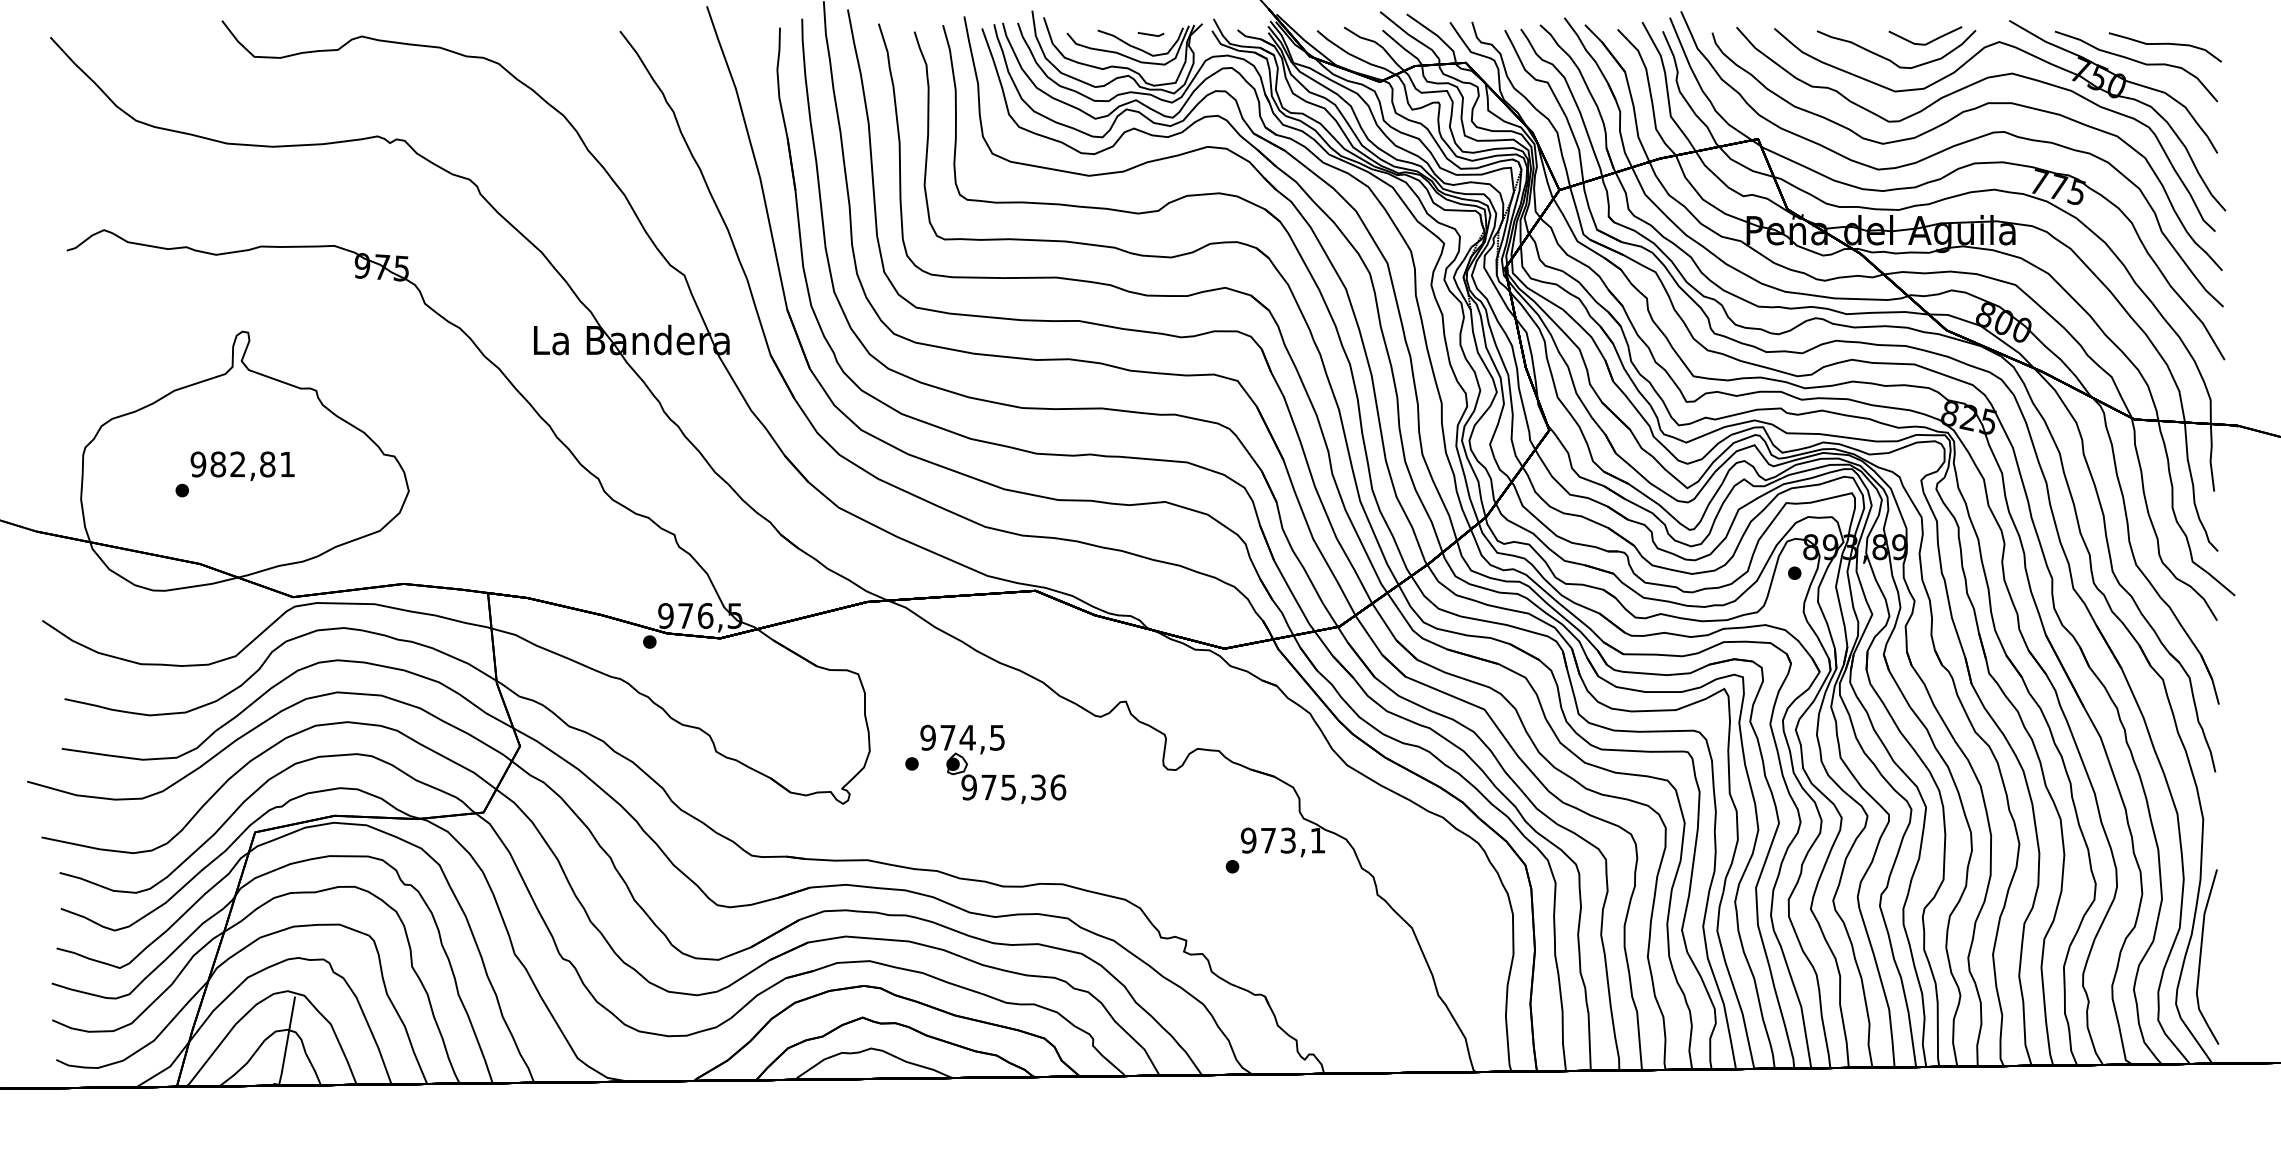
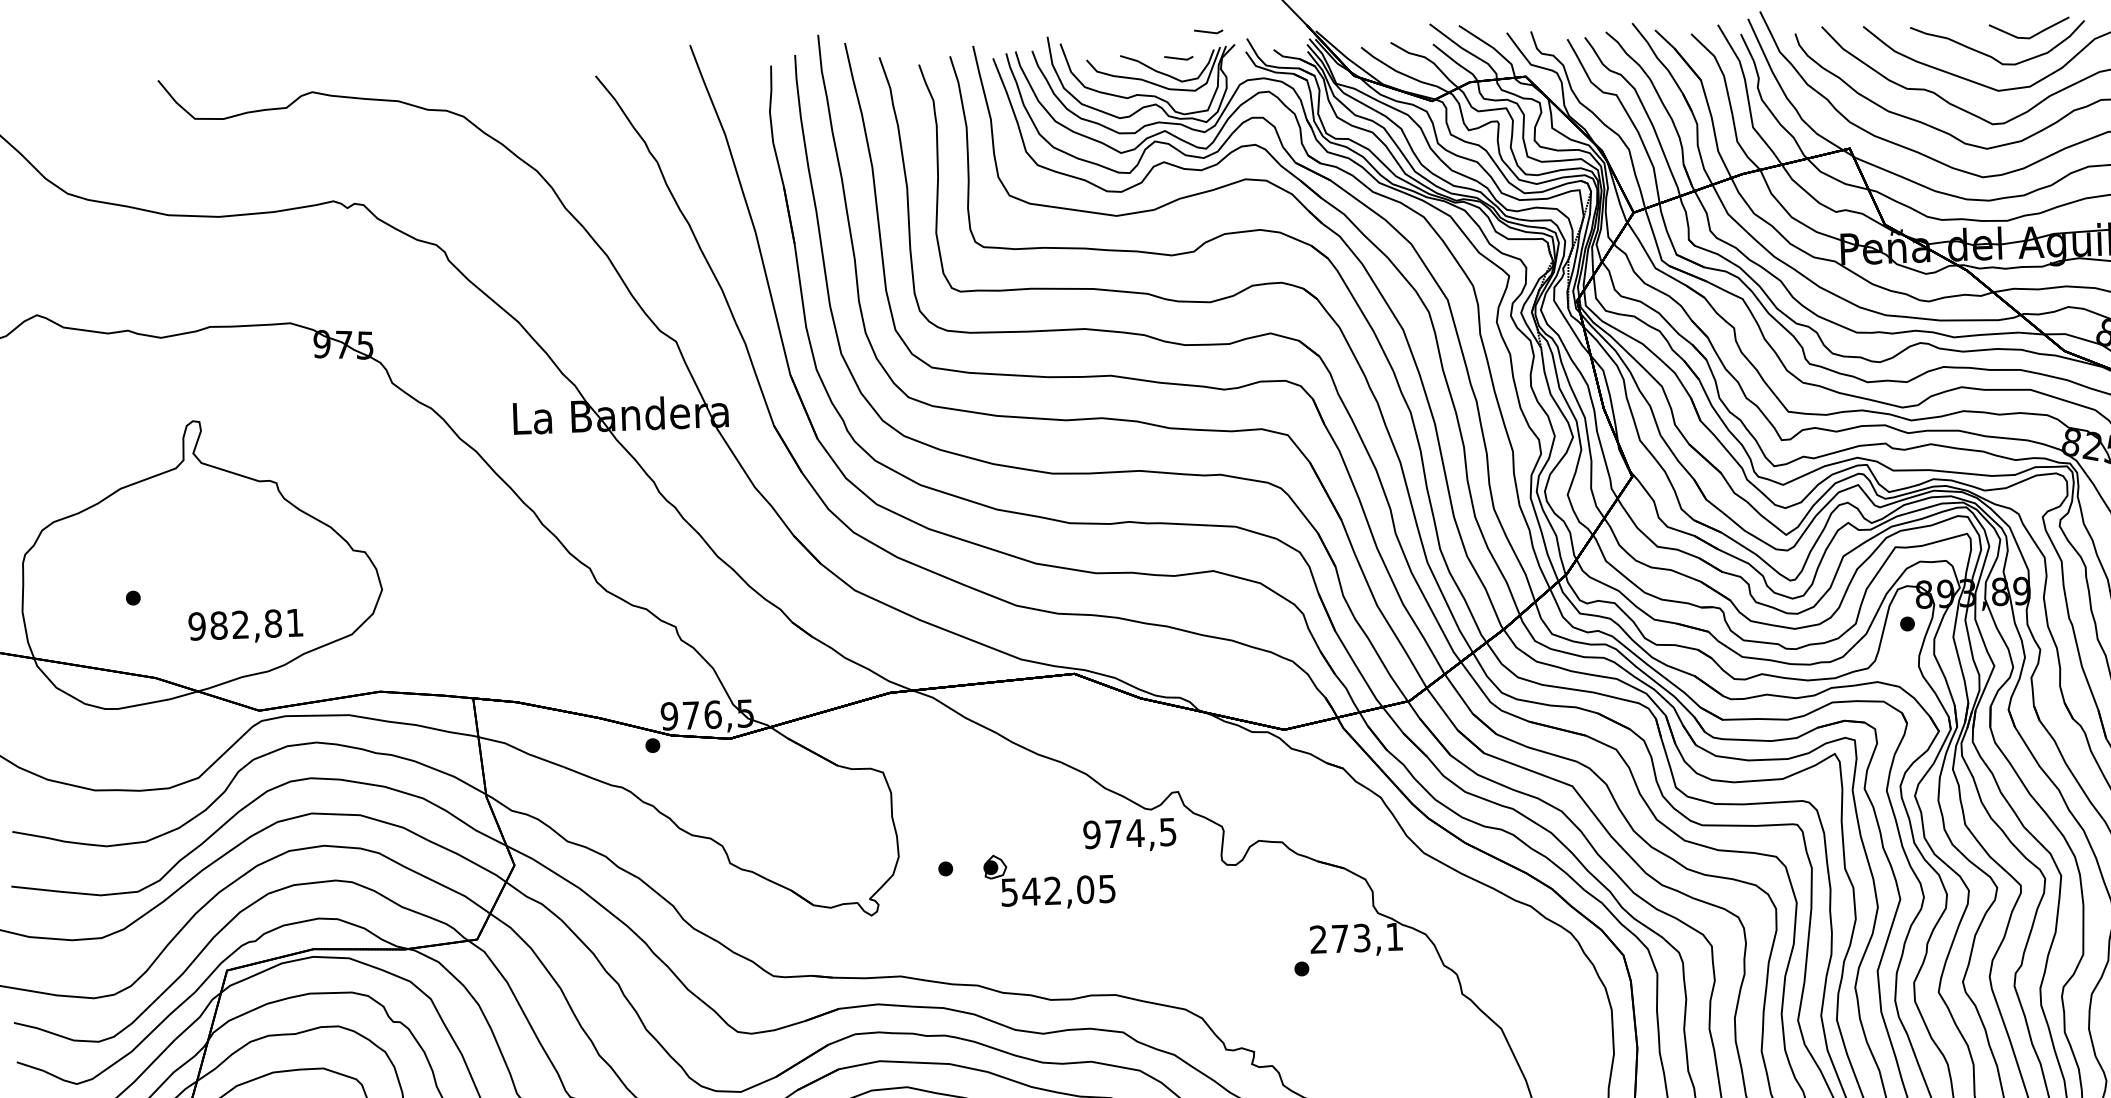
part: (1178, 11) -> (1208, 31), added
text: (242, 465) -> (245, 625), moved
text: (962, 739) -> (1129, 835), moved
text: (1013, 787) -> (1058, 890), 975,36 -> 542,05
text: (1248, 840) -> (1318, 939), 973,1 -> 273,1

